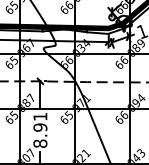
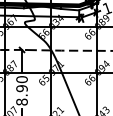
text: (40, 116) -> (22, 79), 8.91 -> 8.90

